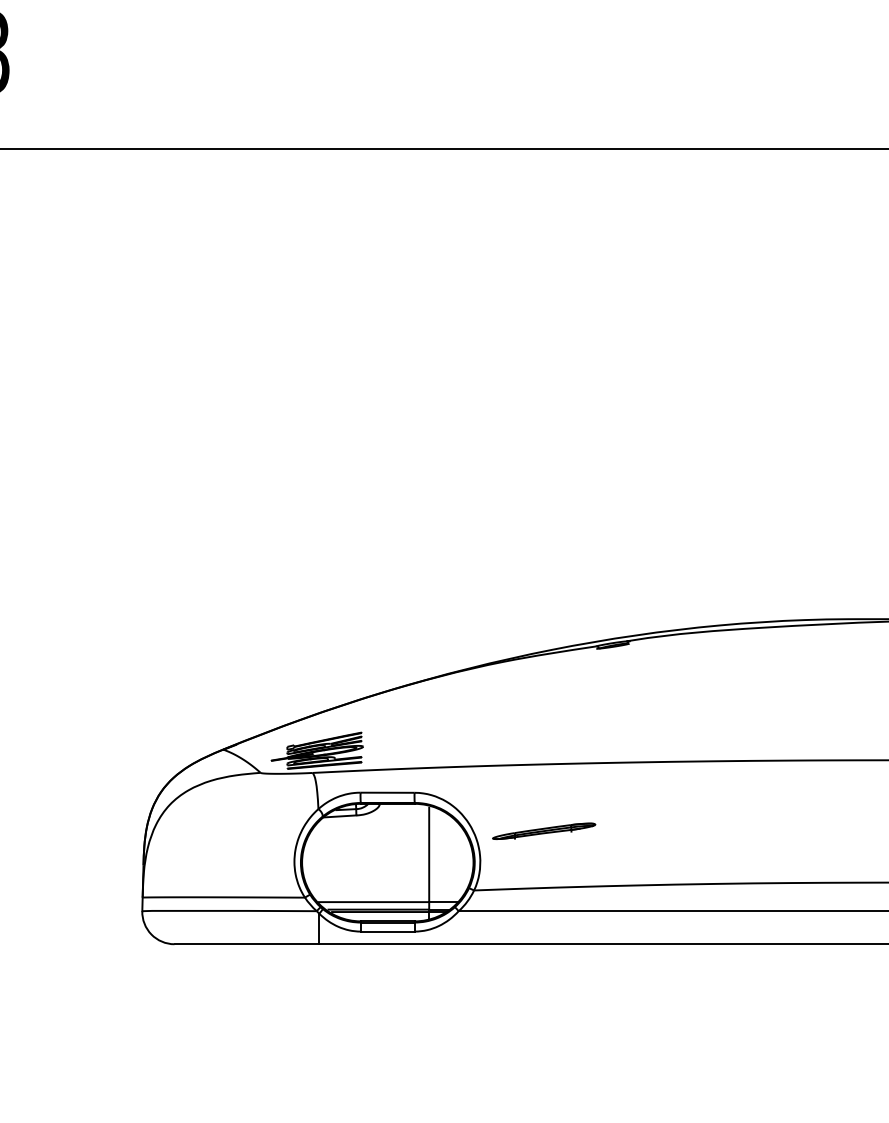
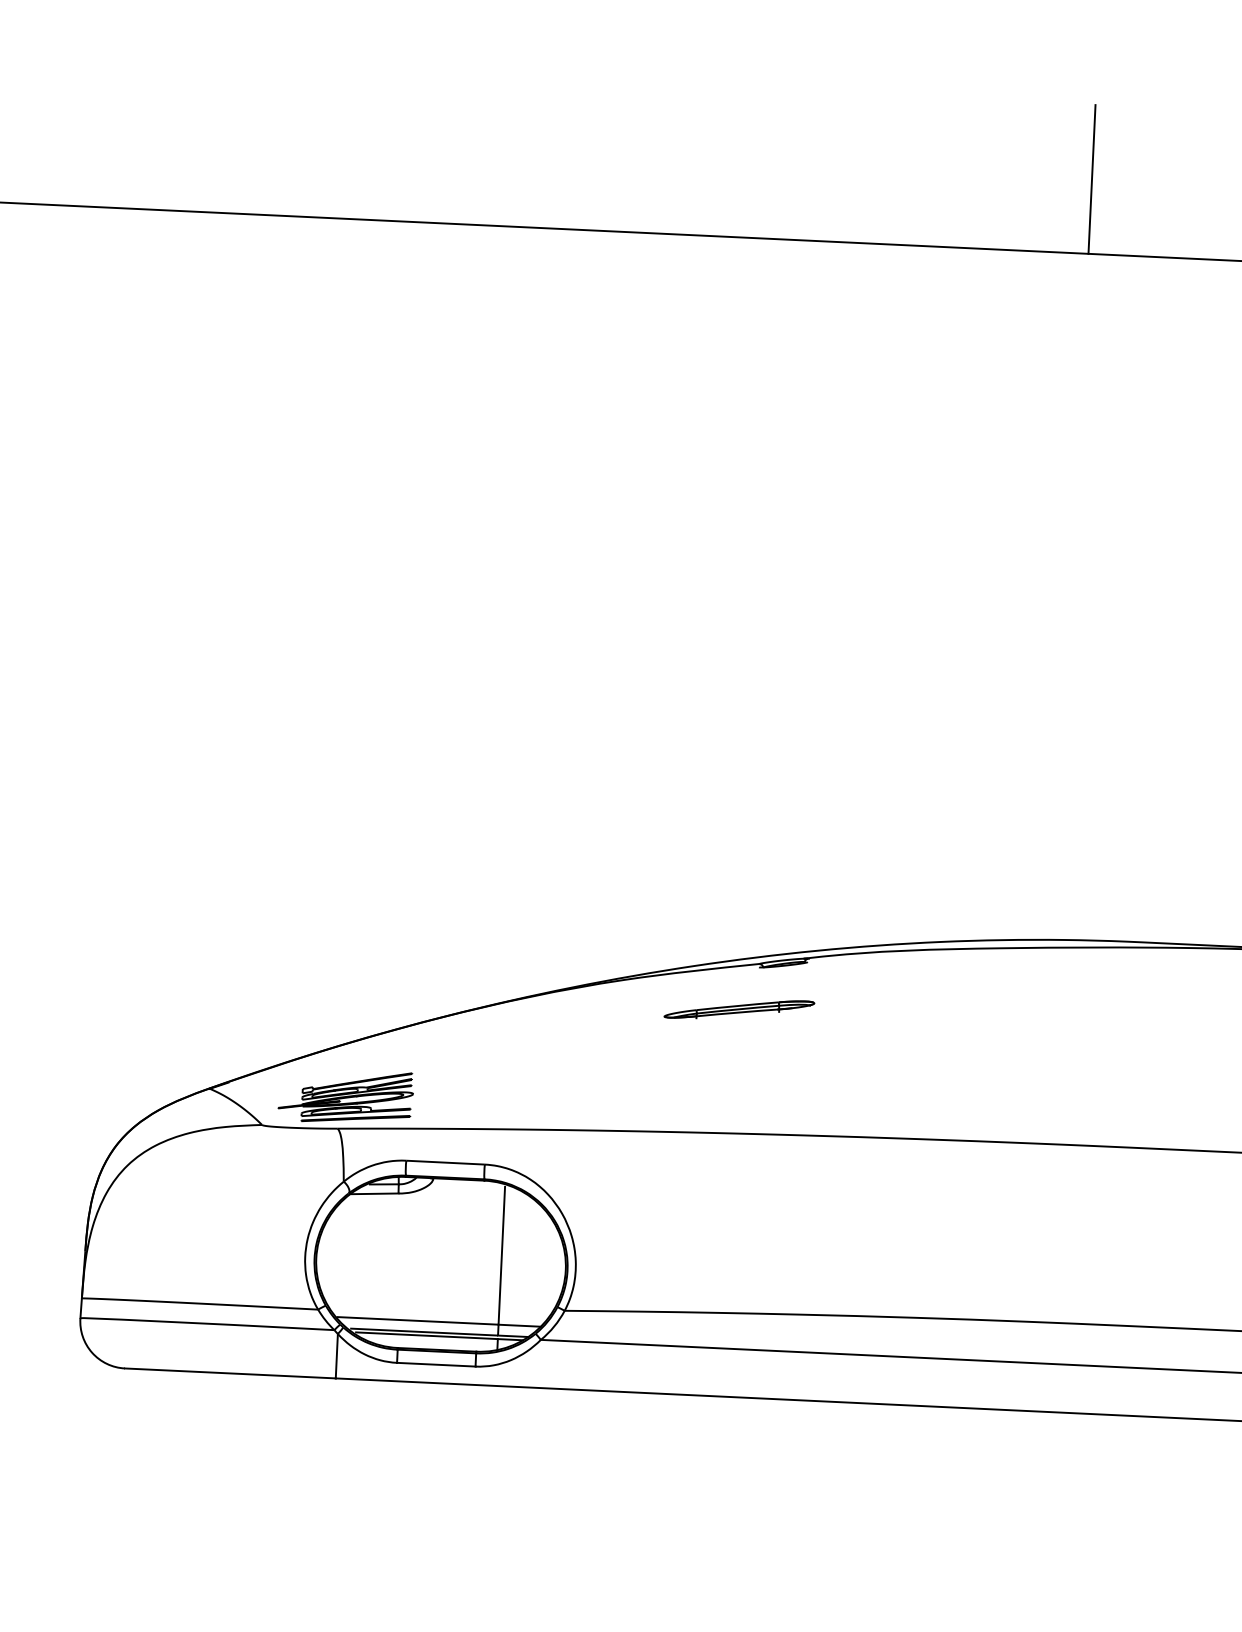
line: (799, 97) -> (1092, 179), added
part: (544, 830) -> (739, 1008), moved

